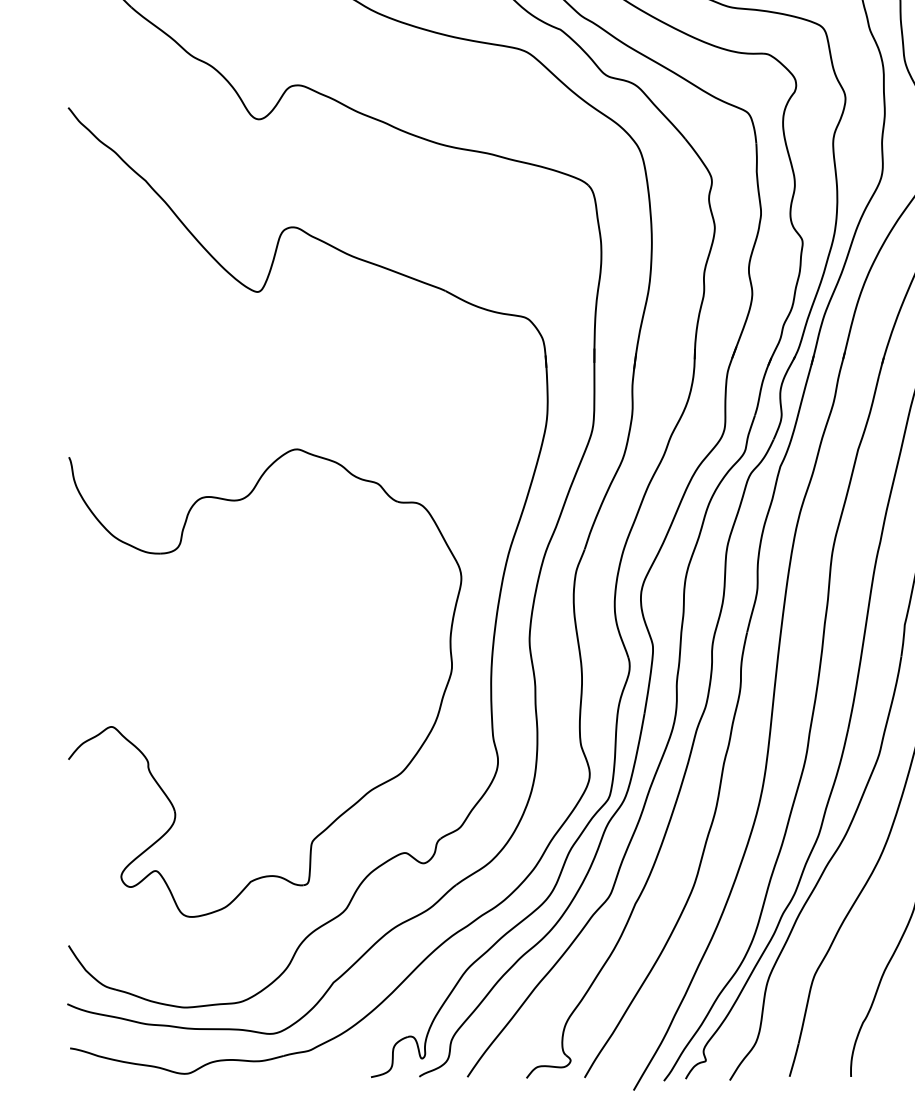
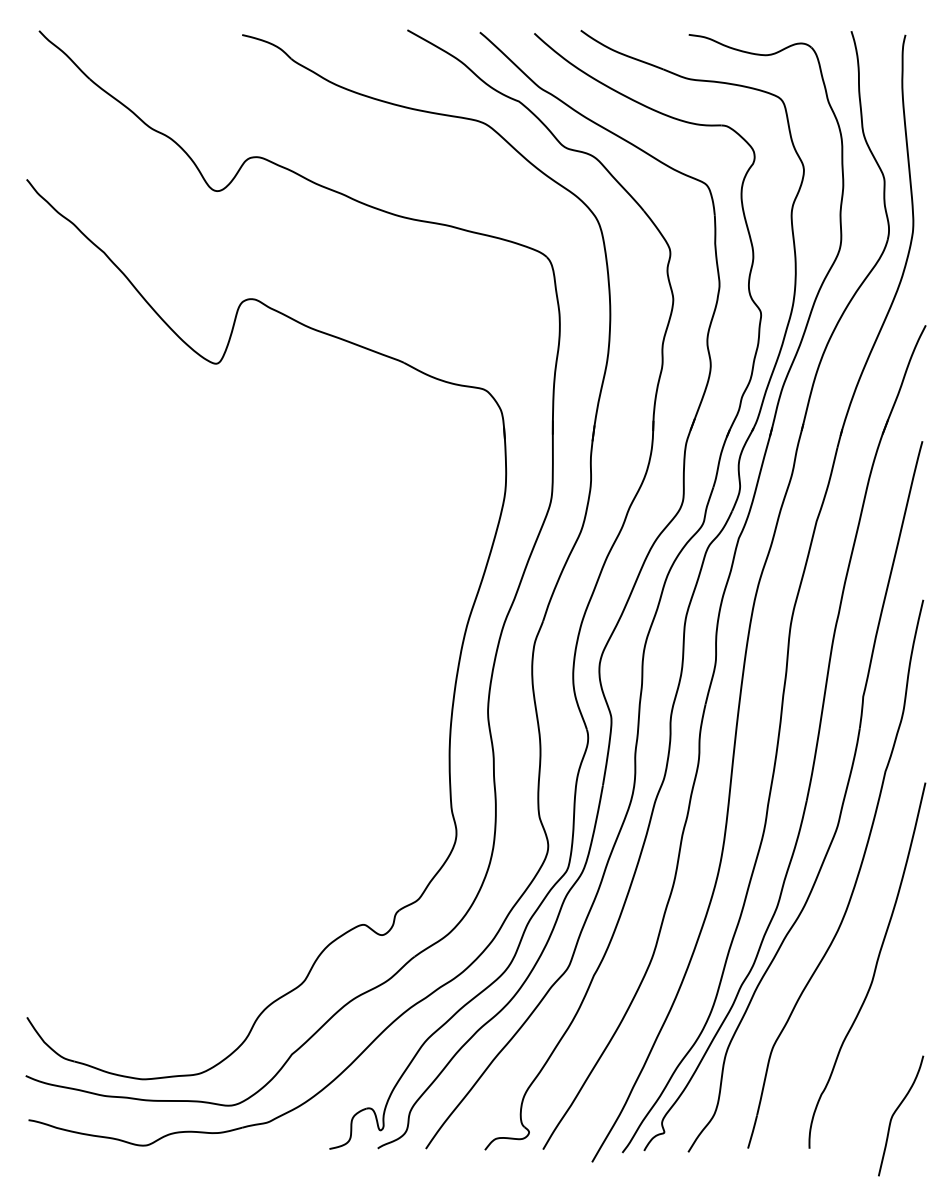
part: (147, 757) -> (105, 829), removed

